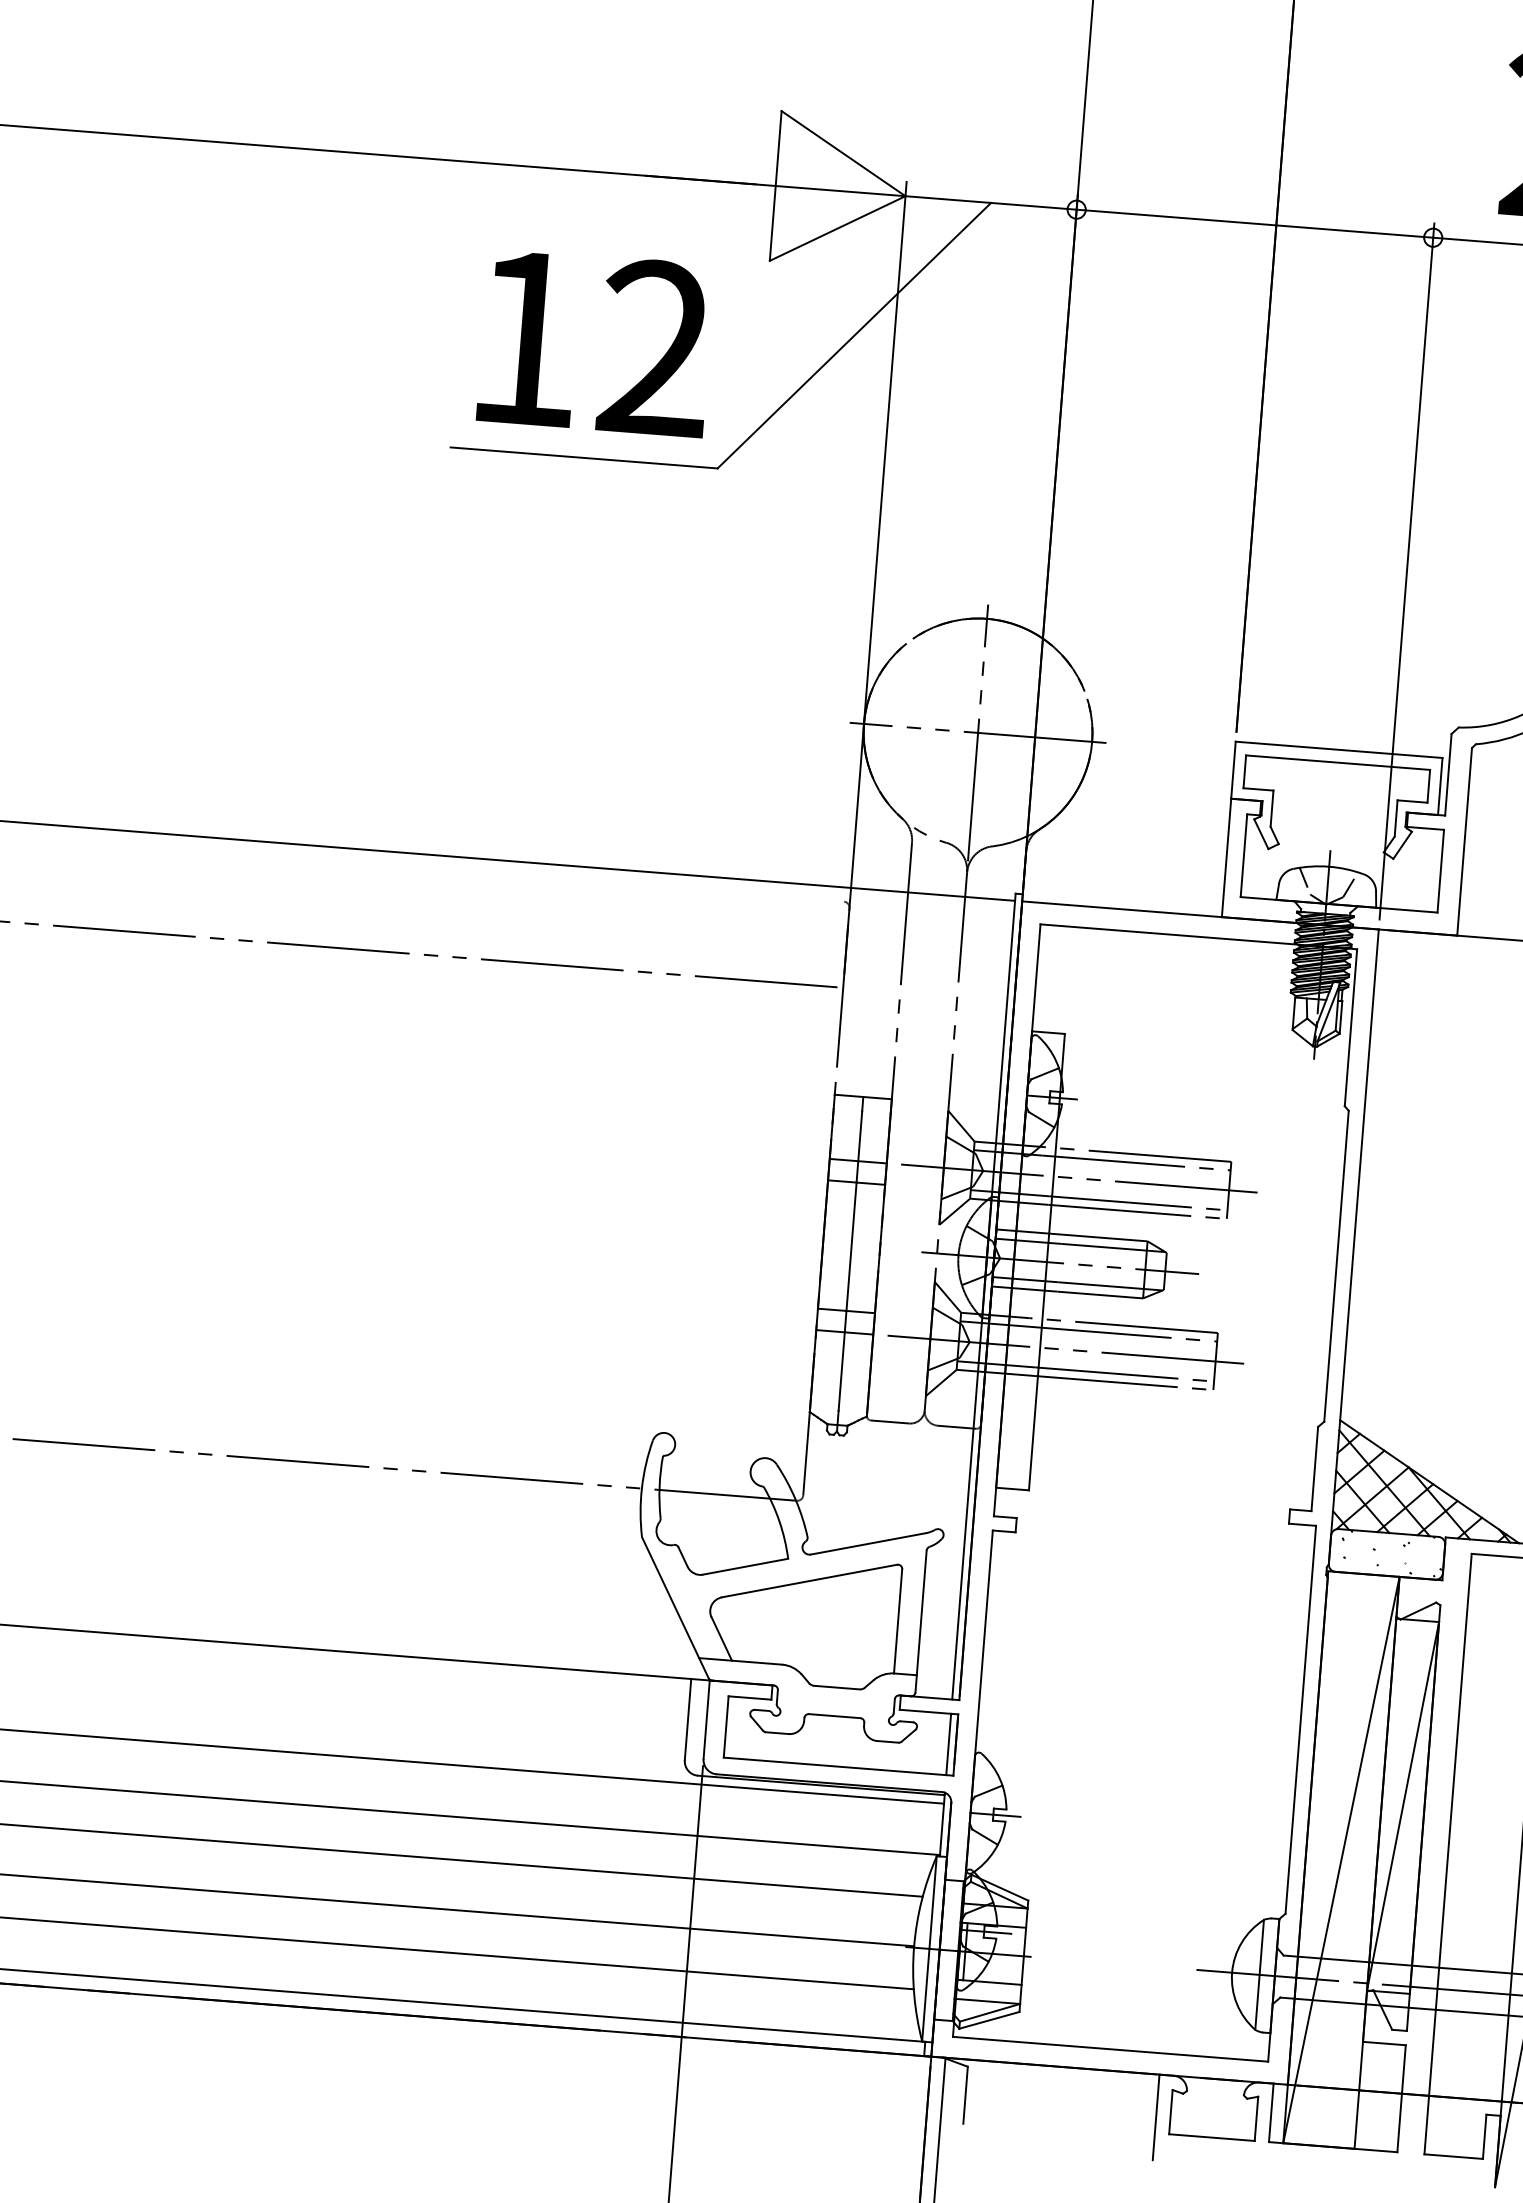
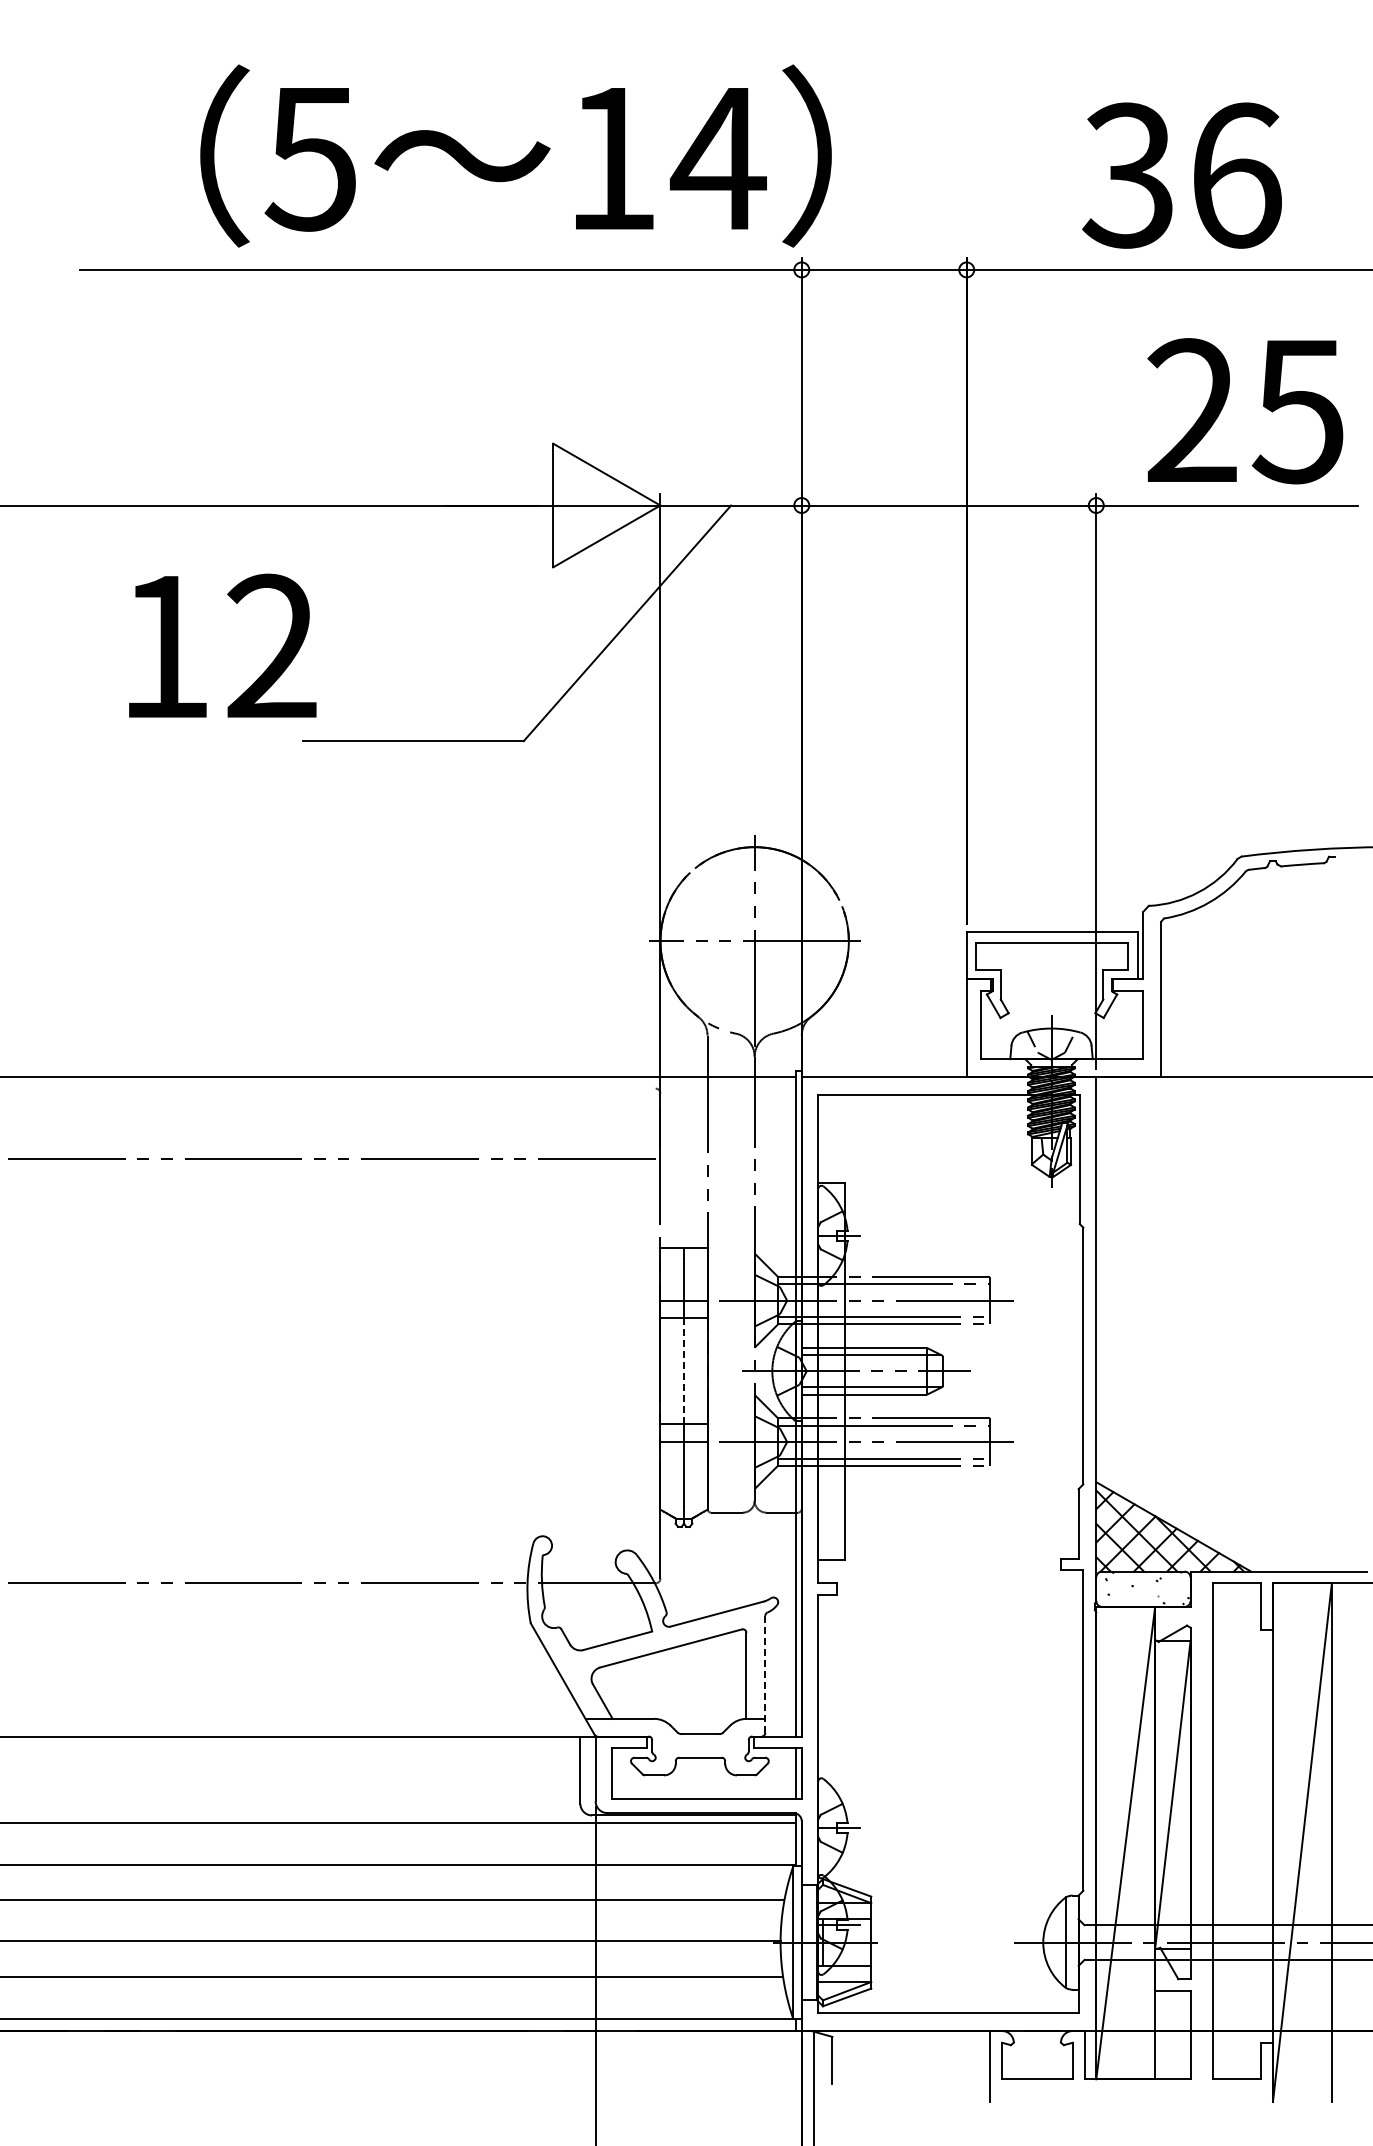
text: (595, 342) -> (222, 645), moved
line: (851, 1245) -> (683, 1370), solid -> dashed
line: (921, 1621) -> (765, 1674), solid -> dashed

